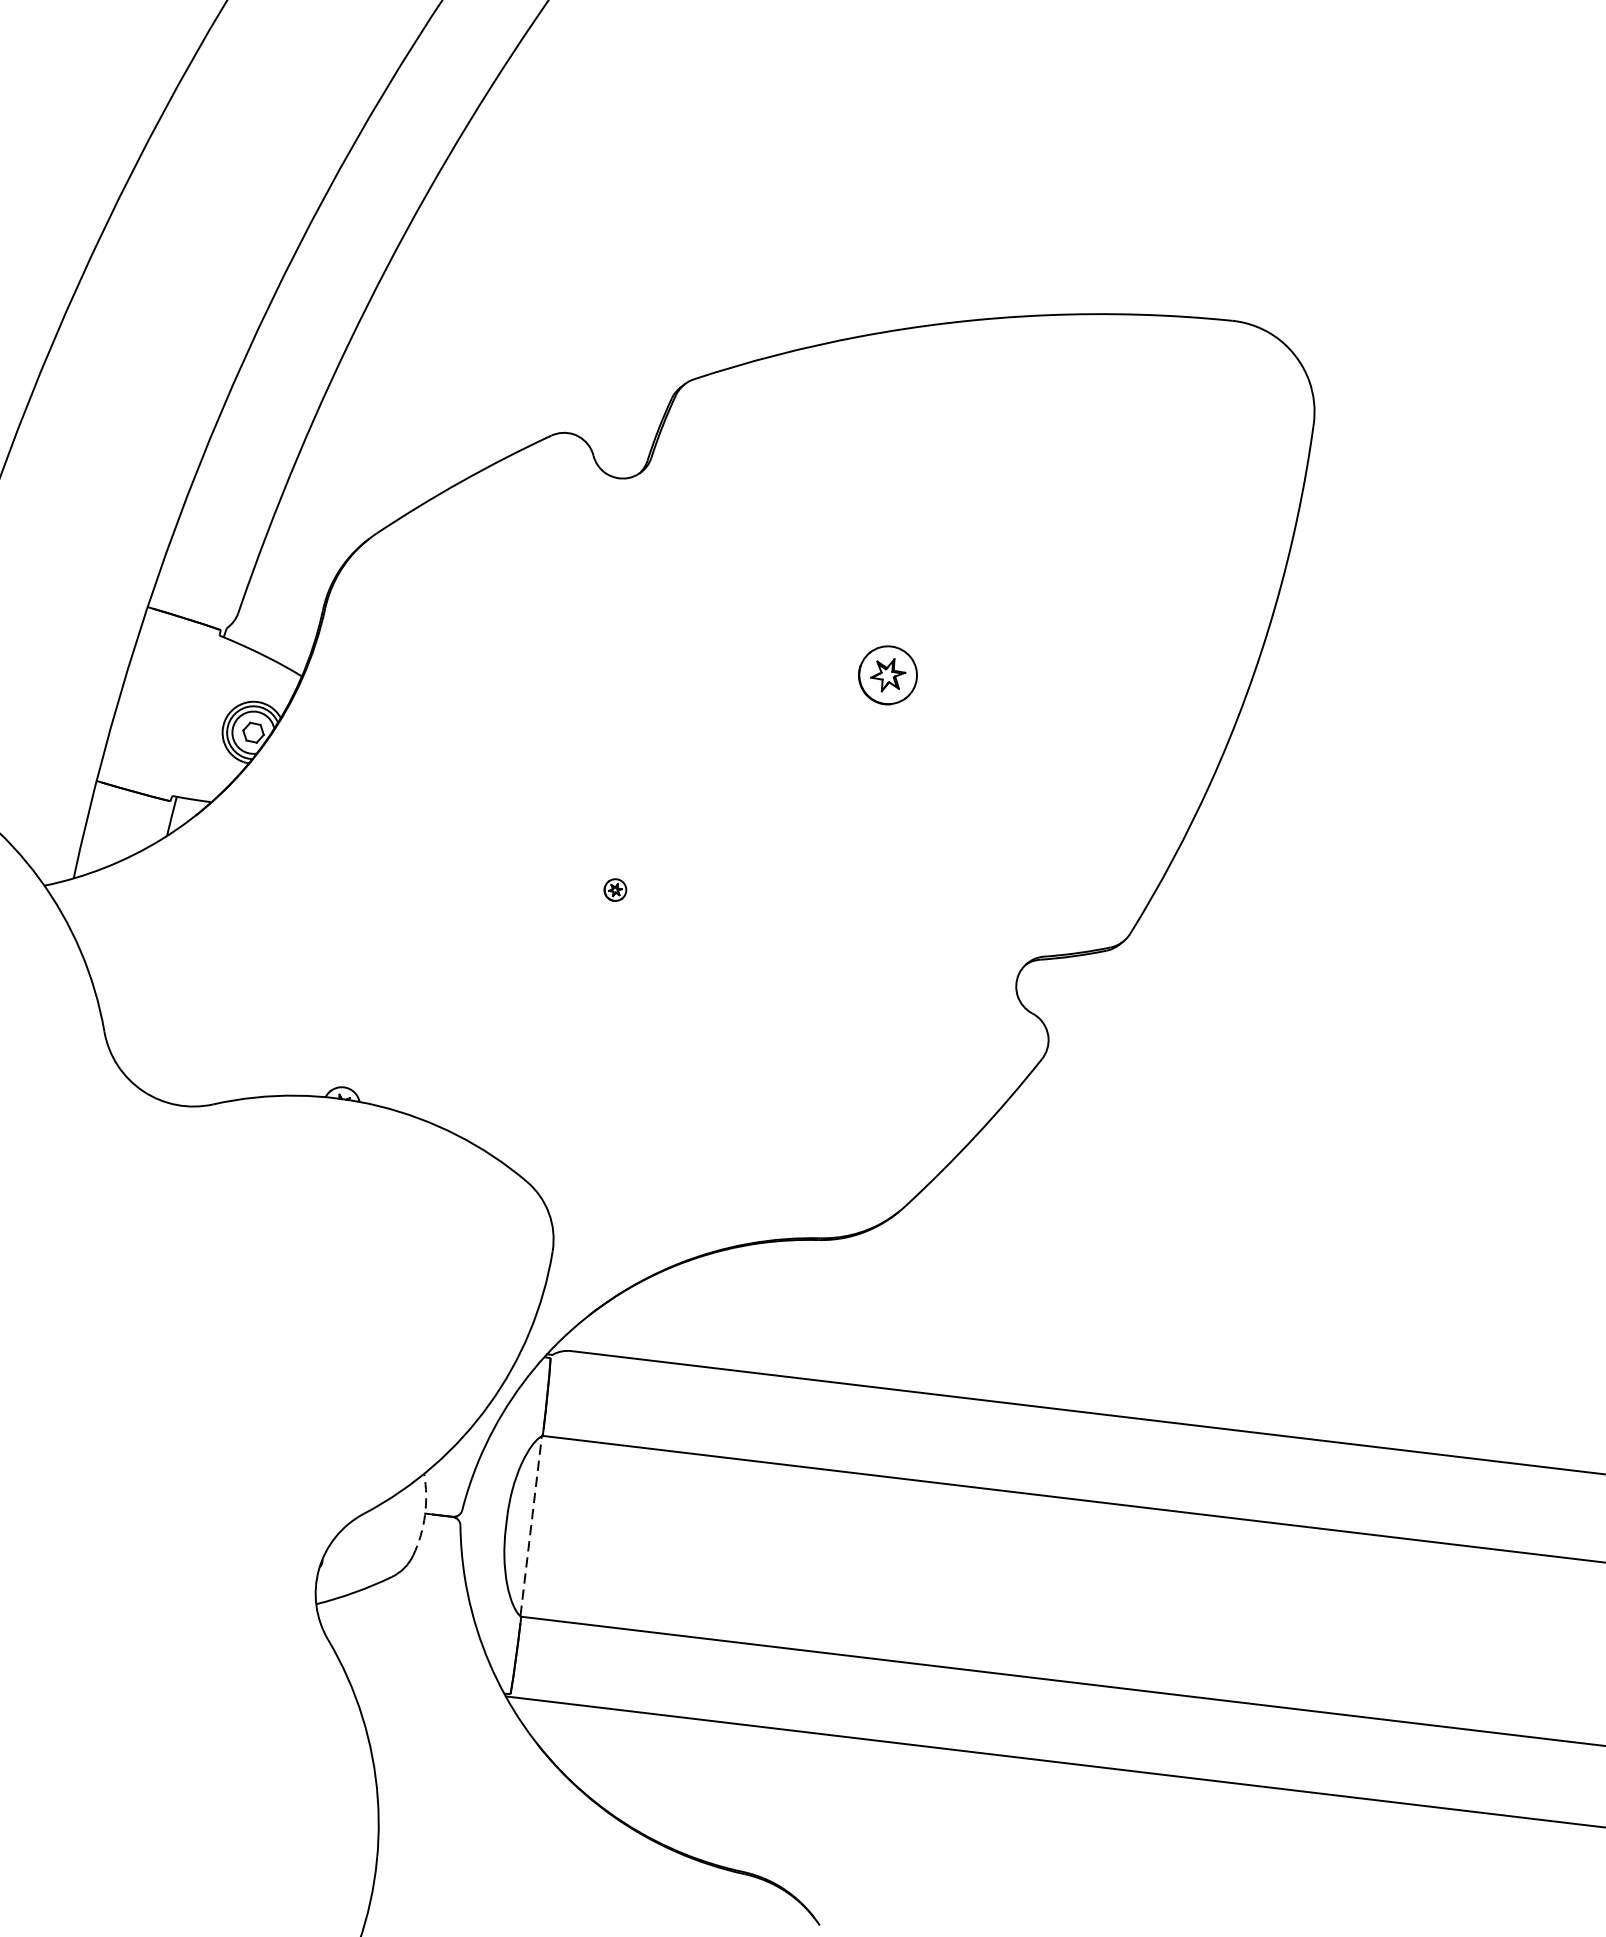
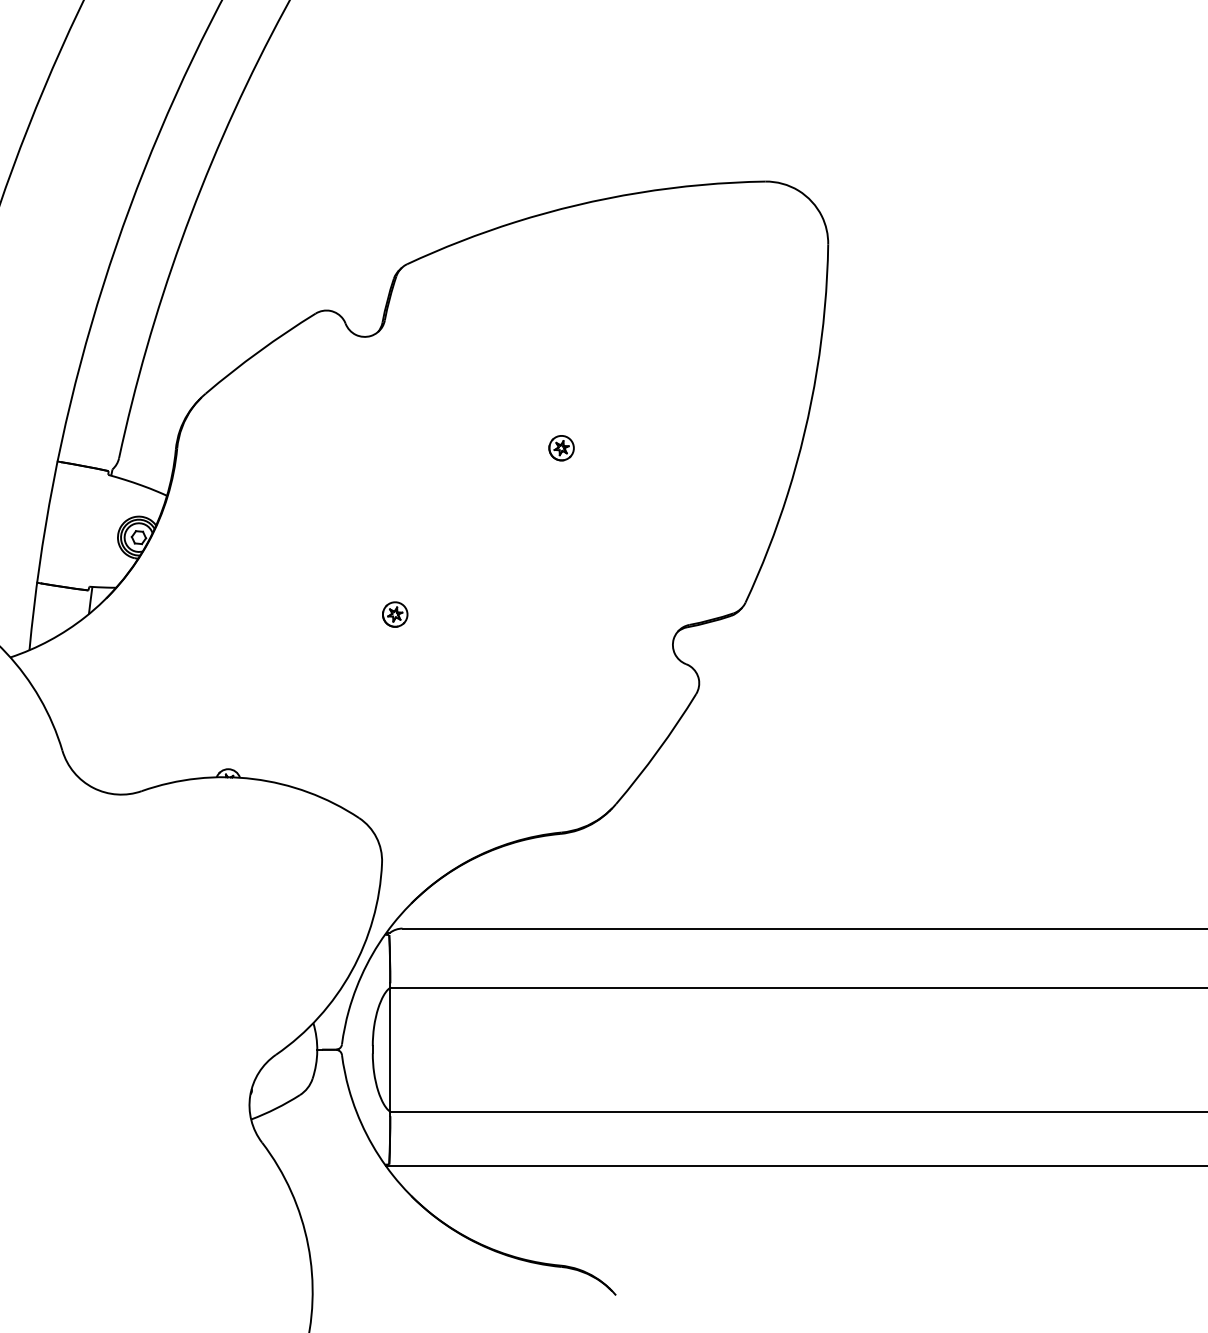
part: (887, 676) -> (561, 448), size x0.62
part: (615, 890) -> (395, 614), size x1.67
arc: (425, 1516) -> (317, 1051), dashed -> solid
line: (530, 1525) -> (389, 1049), dashed -> solid

